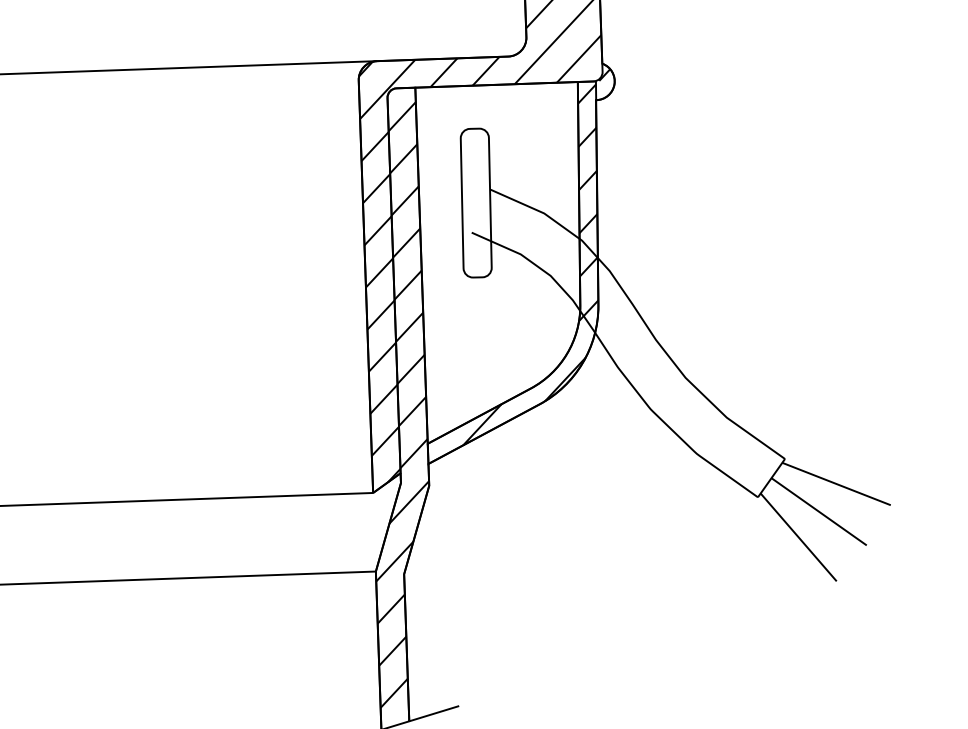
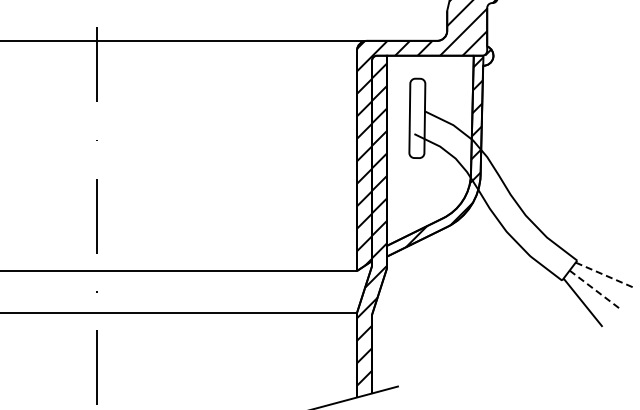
line: (837, 485) -> (604, 275), solid -> dashed
line: (819, 511) -> (594, 289), solid -> dashed

